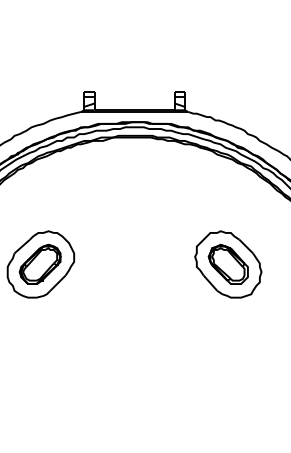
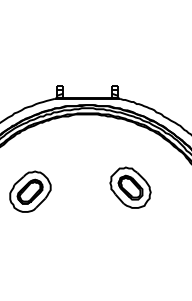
part: (228, 264) -> (130, 187), moved

